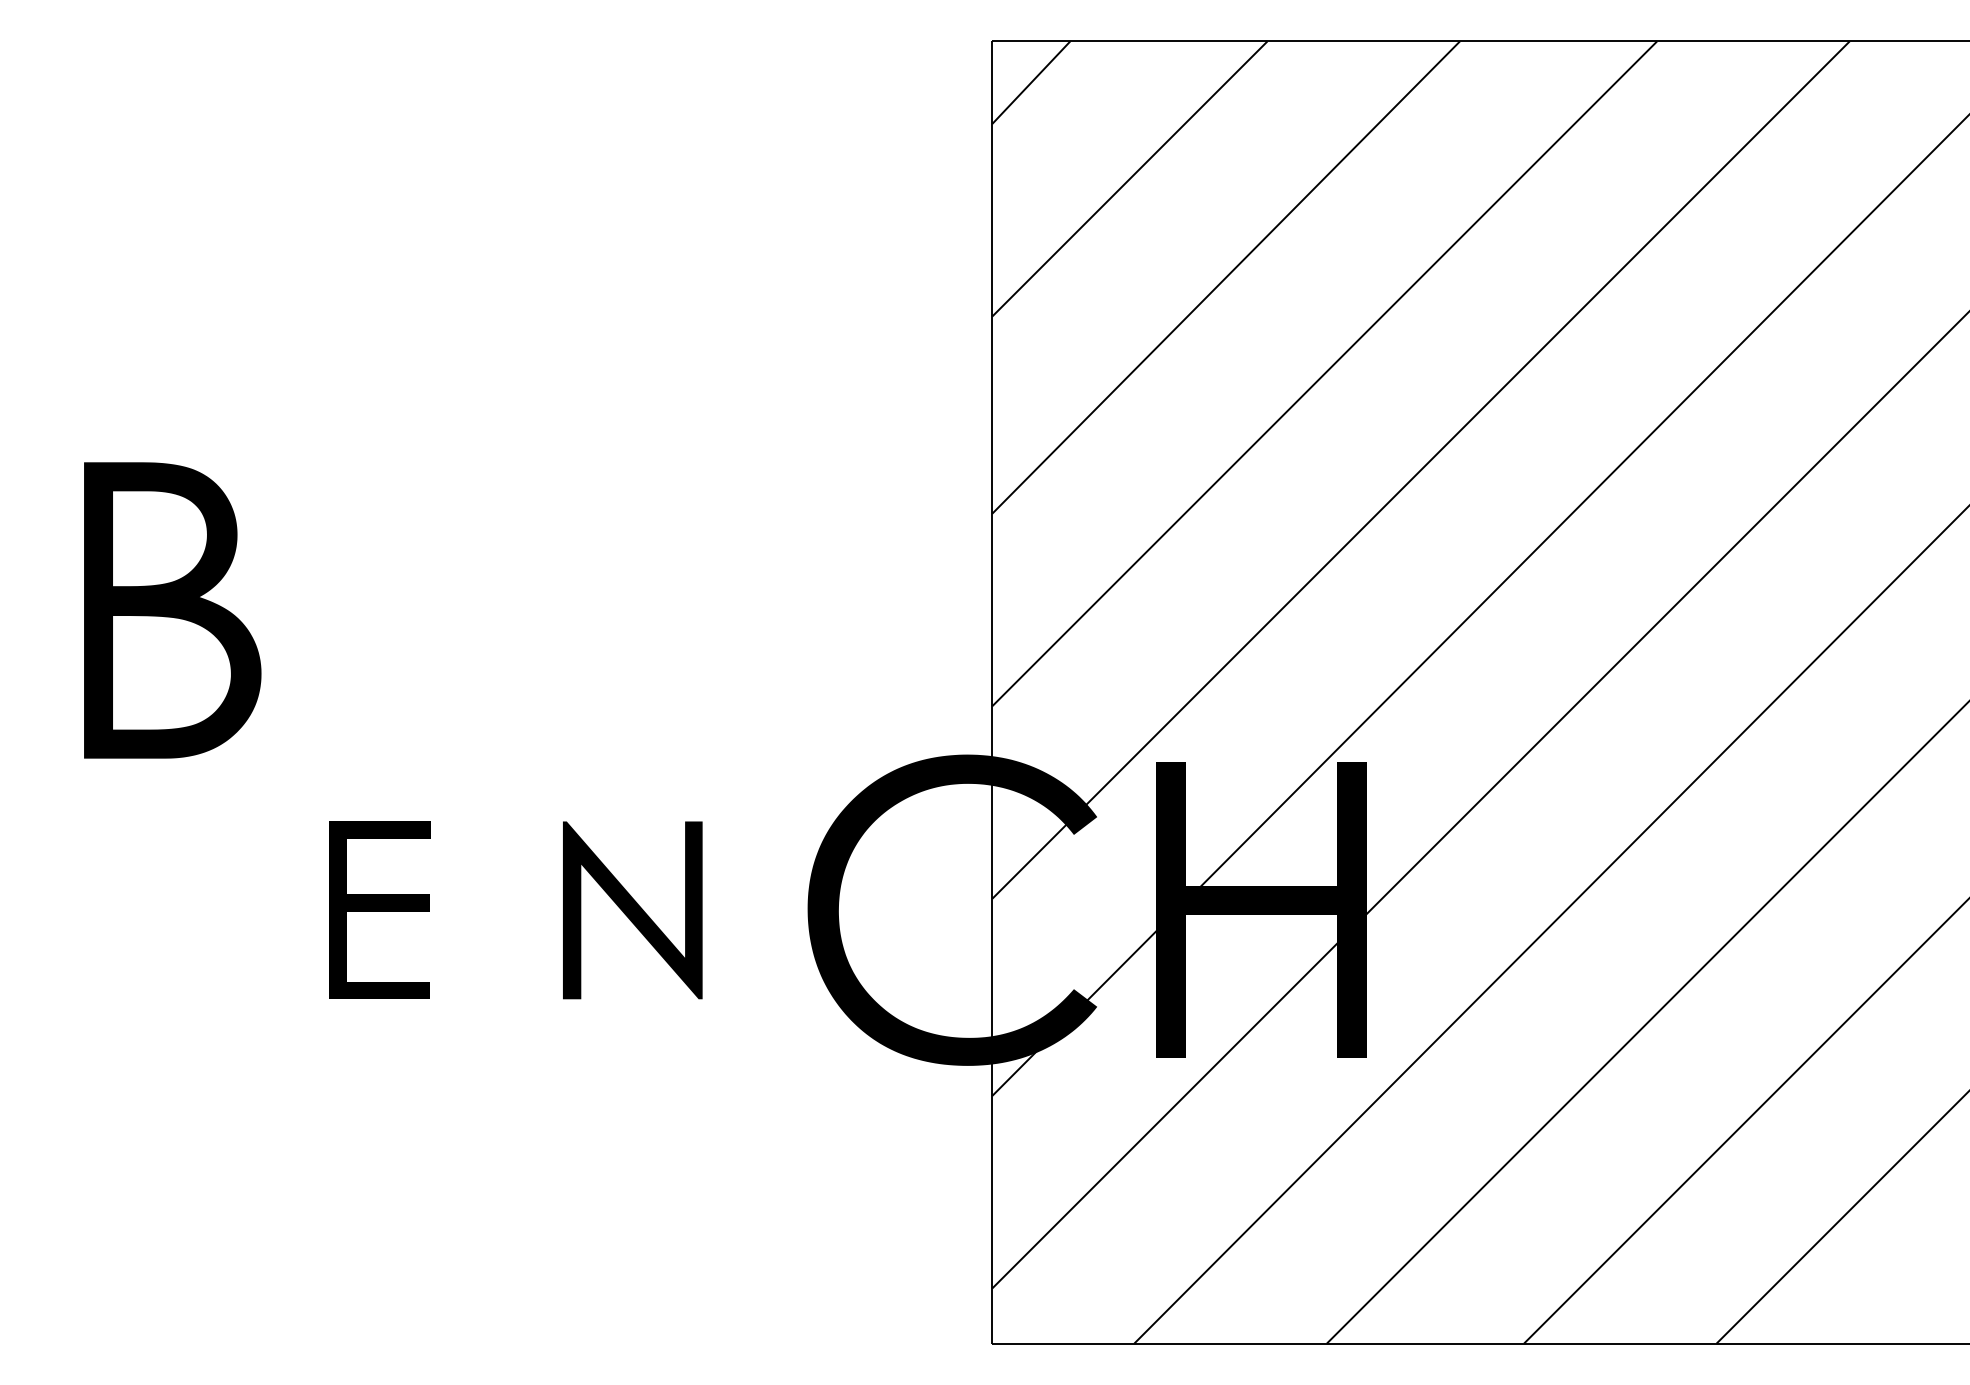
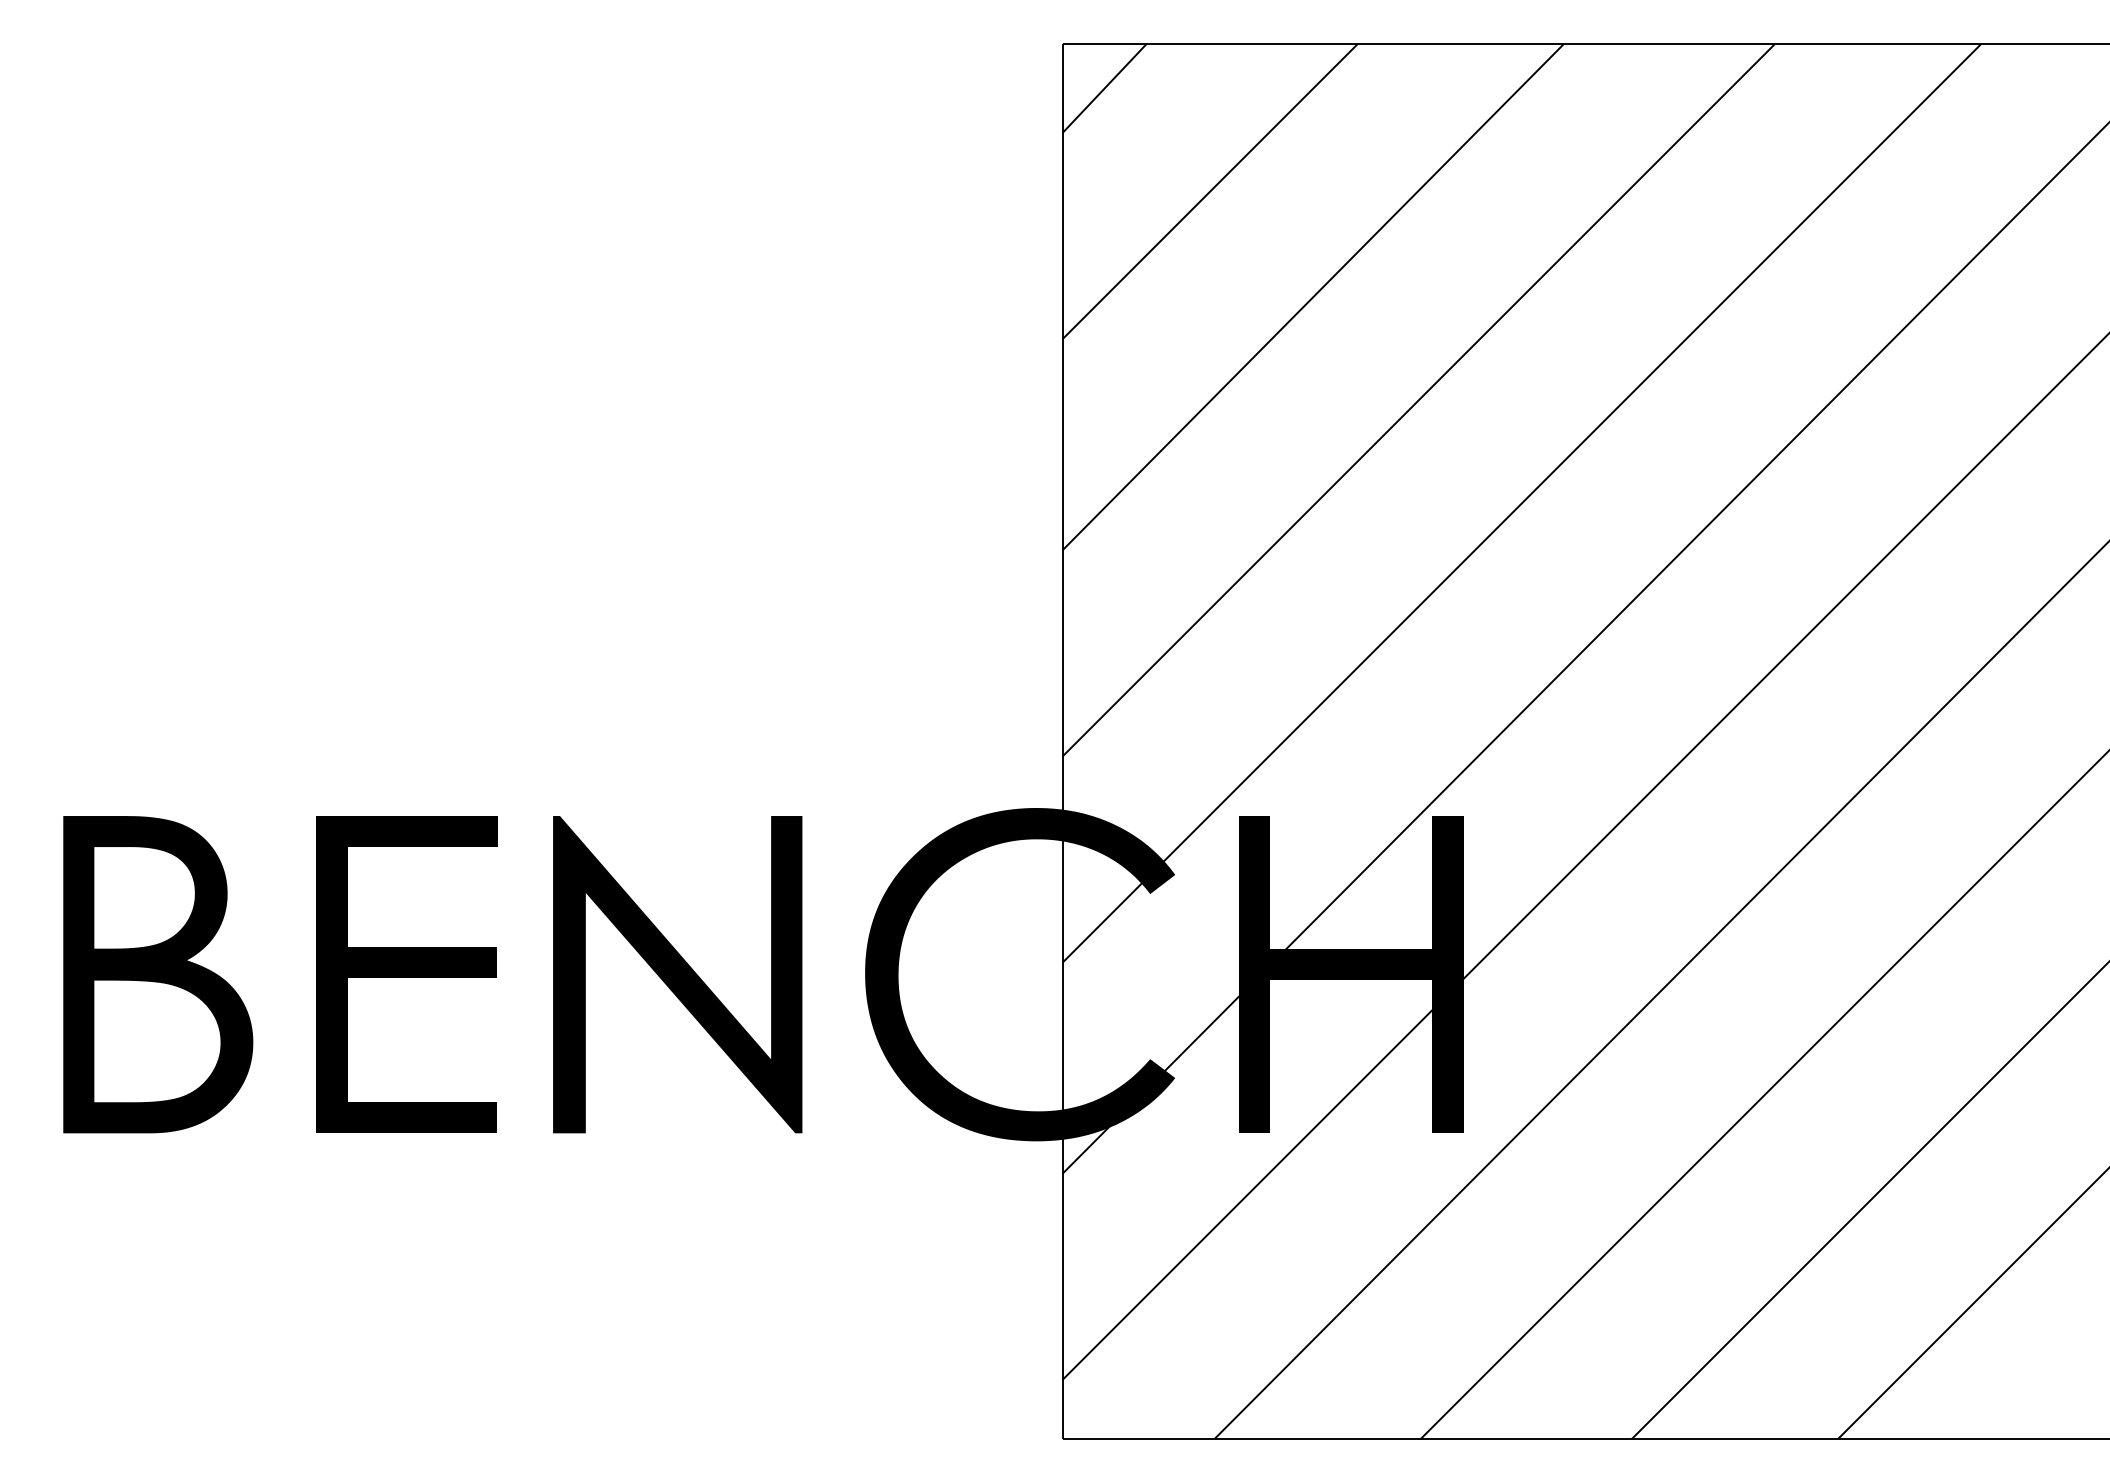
part: (172, 610) -> (158, 974), moved
part: (379, 910) -> (406, 974), size x1.67
part: (632, 910) -> (677, 974), size x1.67

